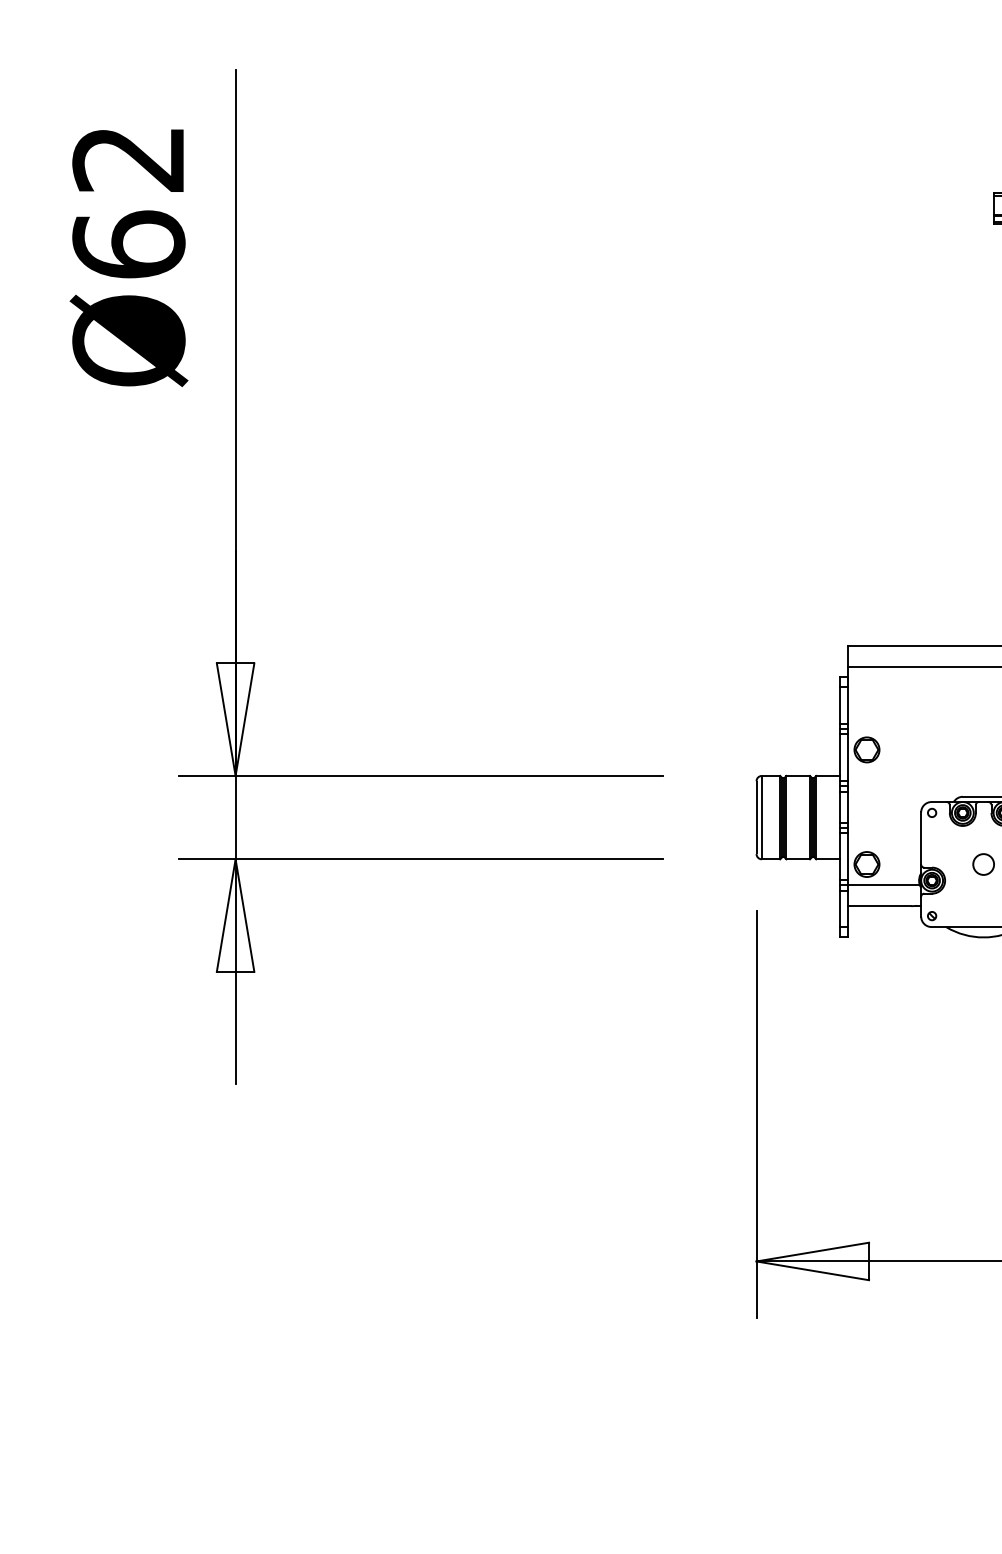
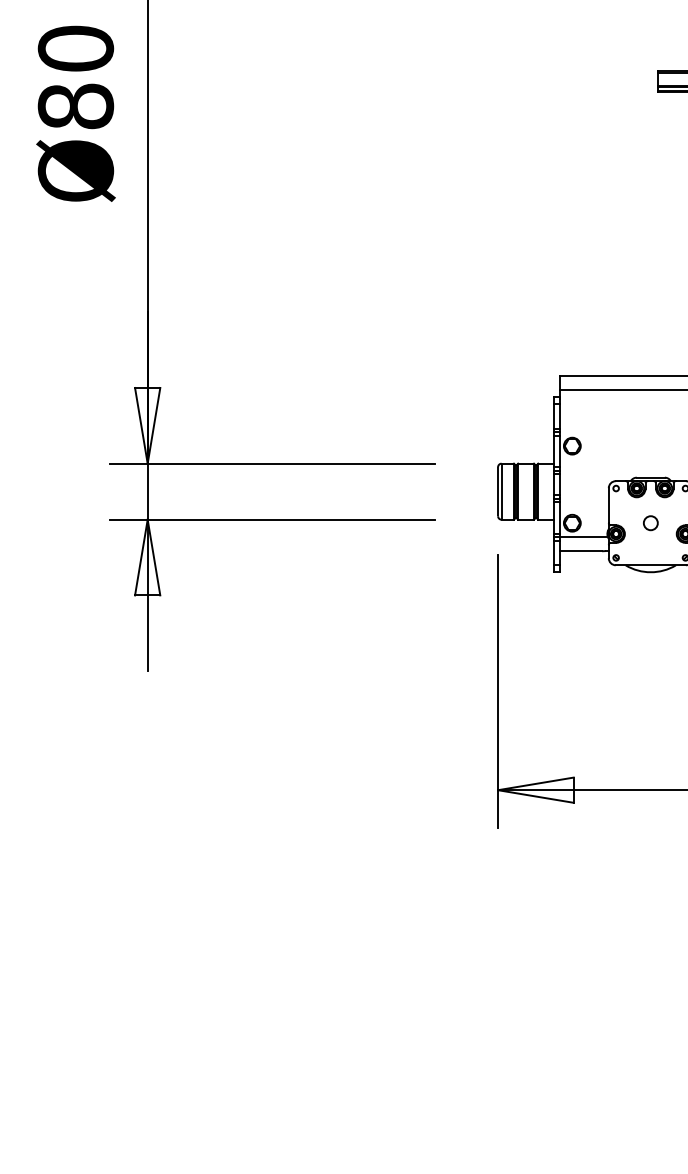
text: (128, 201) -> (75, 77), Ø62 -> Ø80

